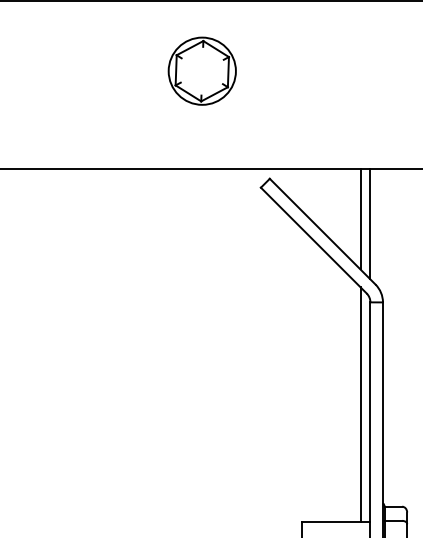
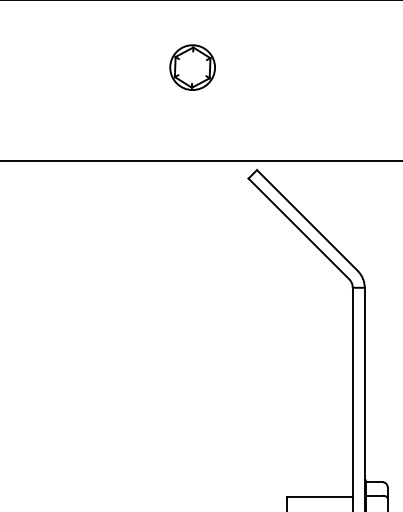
part: (201, 70) -> (191, 67), size x0.7
line: (360, 218) -> (343, 207), removed
line: (370, 223) -> (352, 212), removed
line: (360, 404) -> (343, 385), removed

